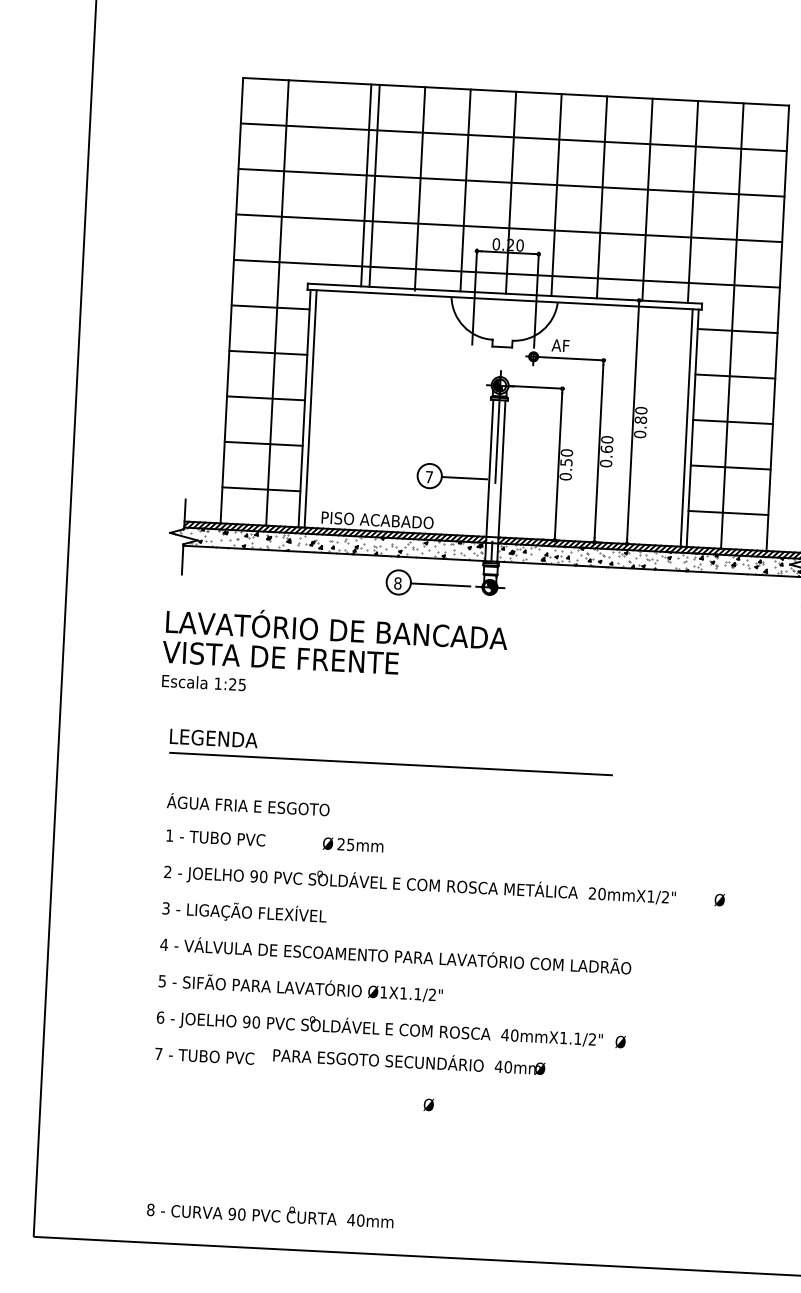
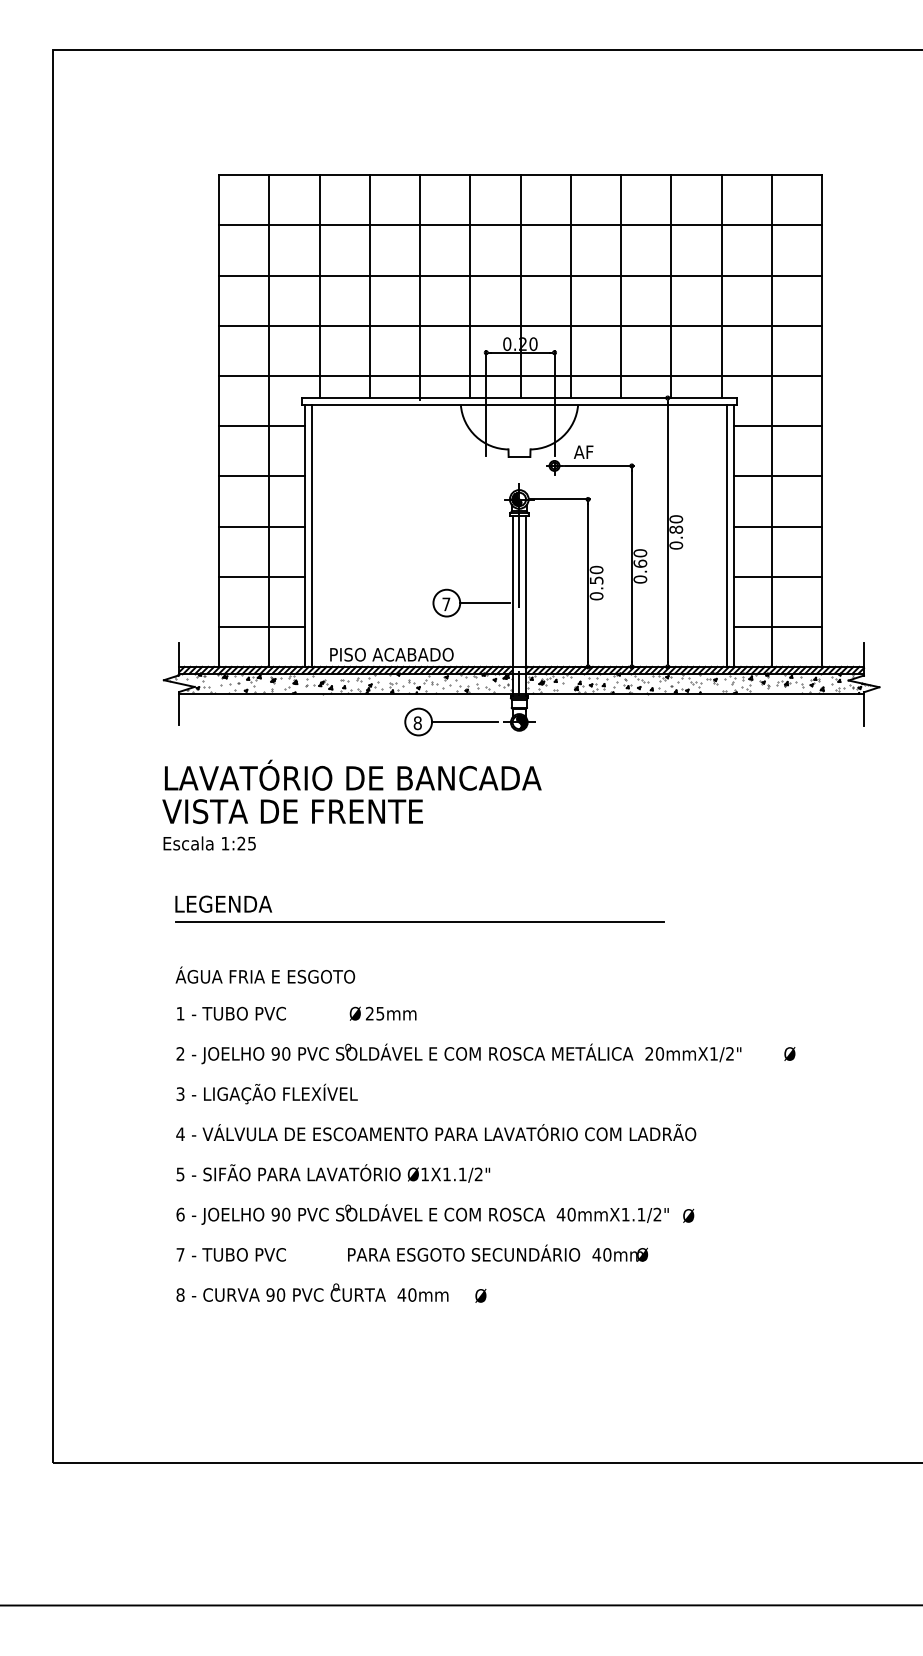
line: (366, 185) -> (319, 286), moved
text: (409, 1060) -> (498, 1252), moved
text: (270, 1213) -> (312, 1292), moved

